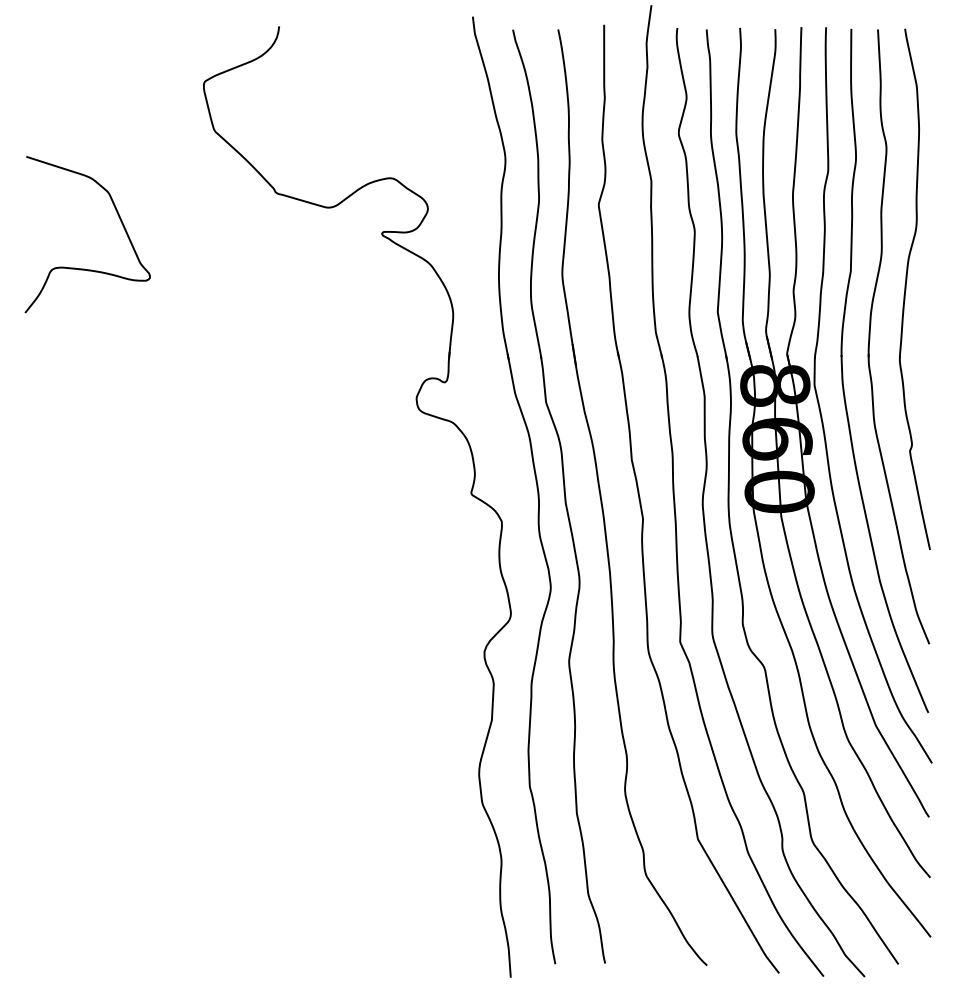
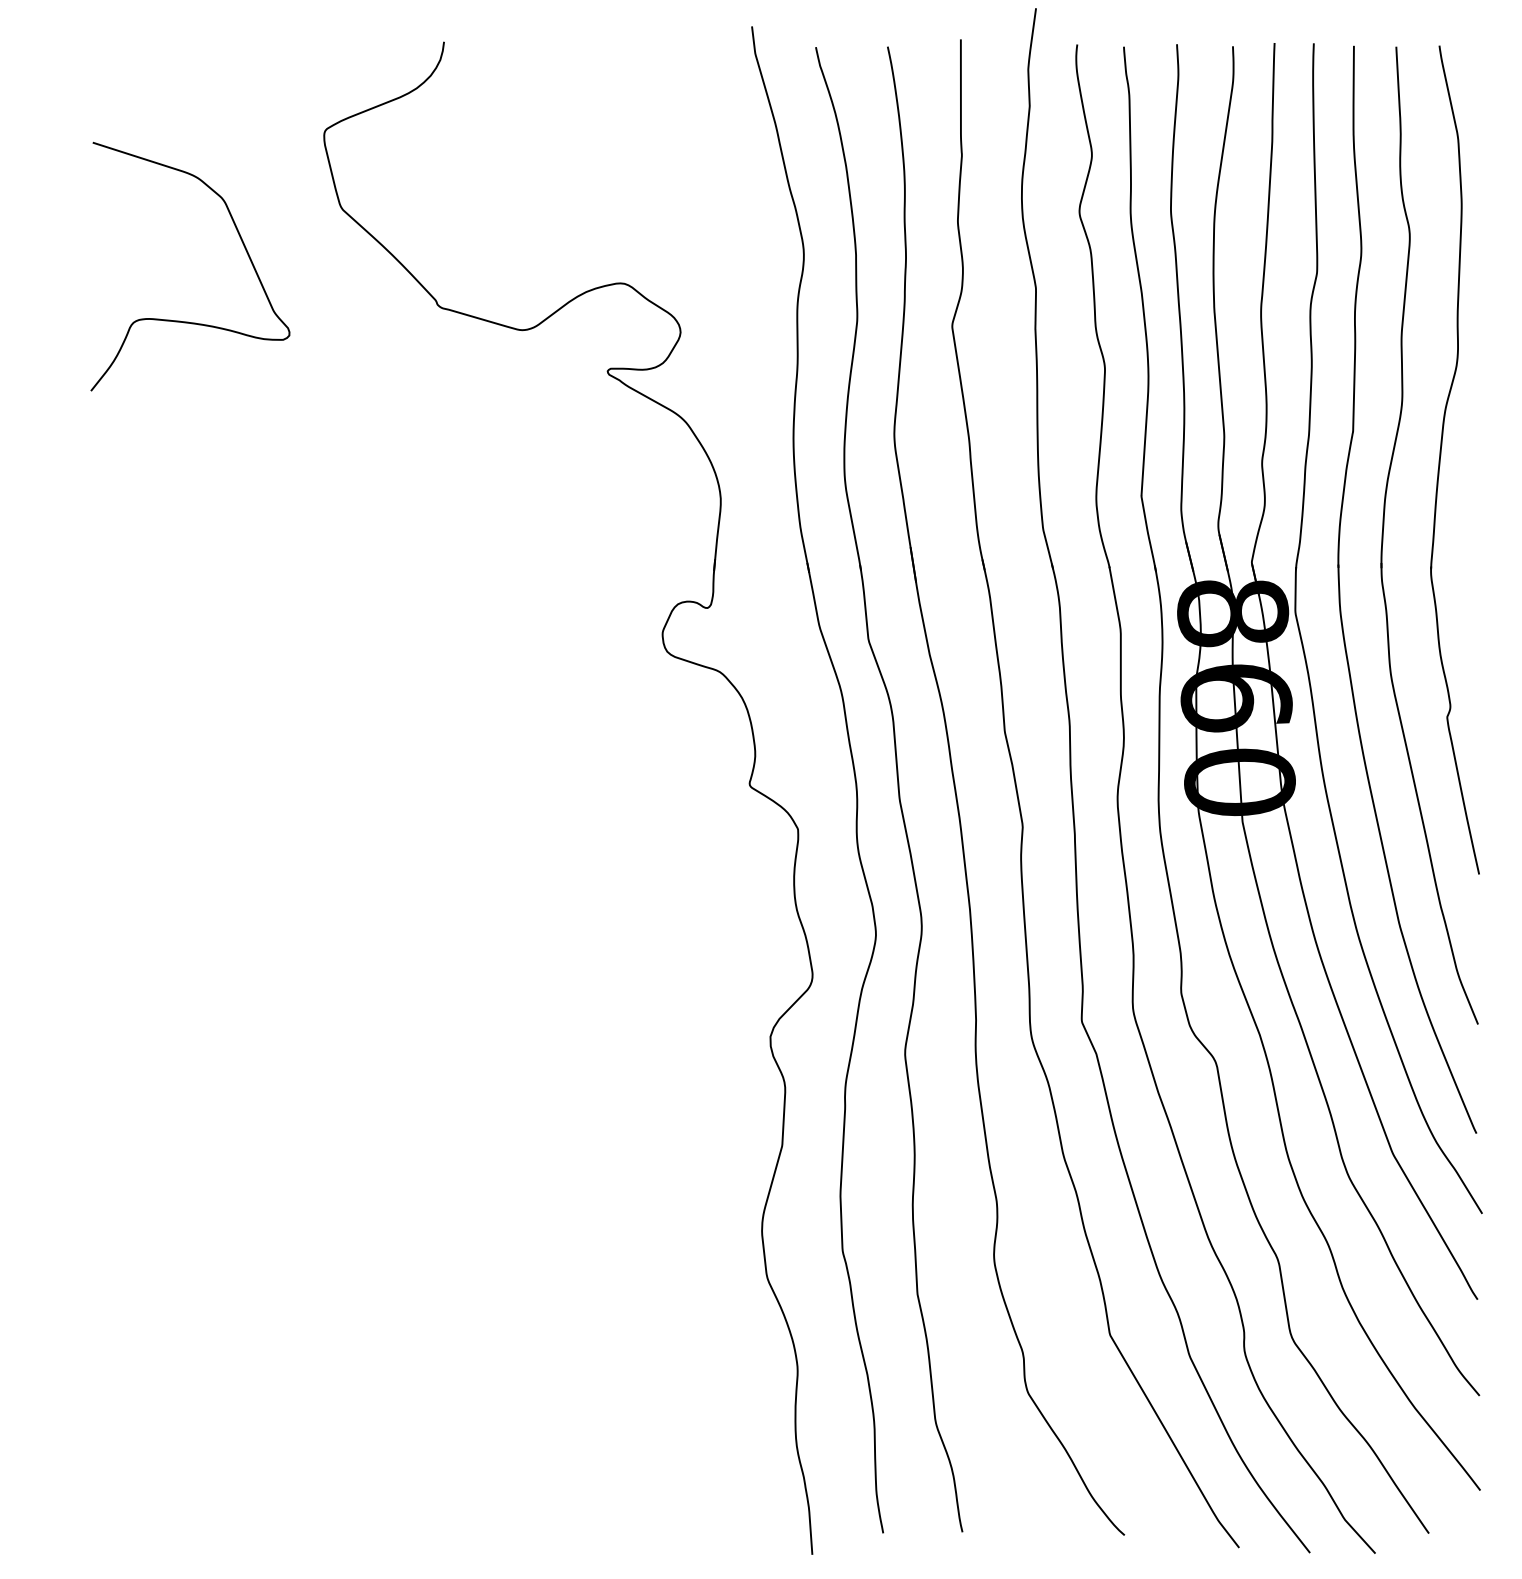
curve: (84, 268) -> (185, 320), moved

